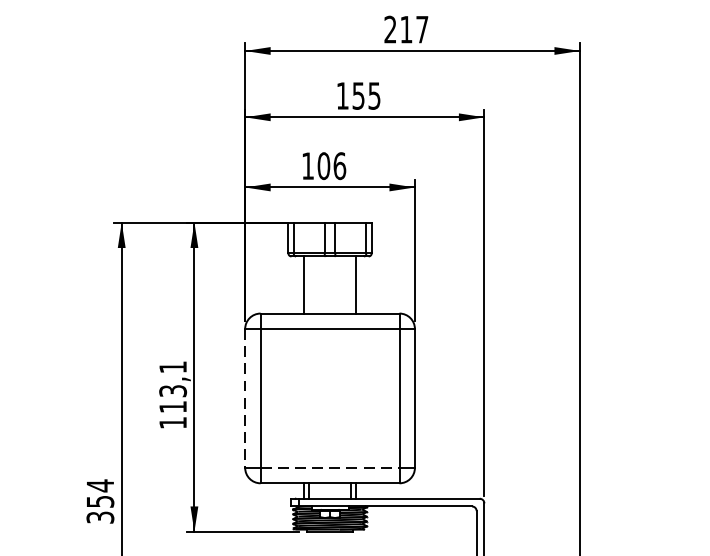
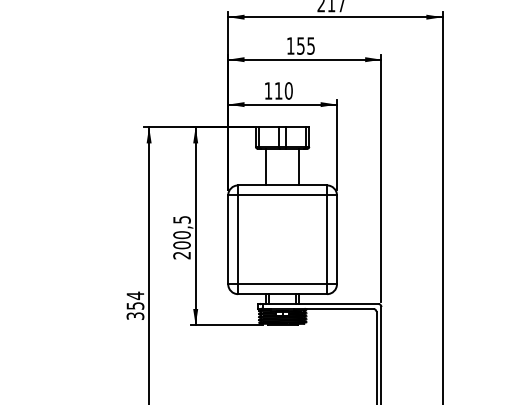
text: (331, 165) -> (283, 90), 106 -> 110
text: (172, 394) -> (181, 237), 113,1 -> 200,5
line: (245, 399) -> (228, 240), dashed -> solid
line: (331, 468) -> (283, 284), dashed -> solid

